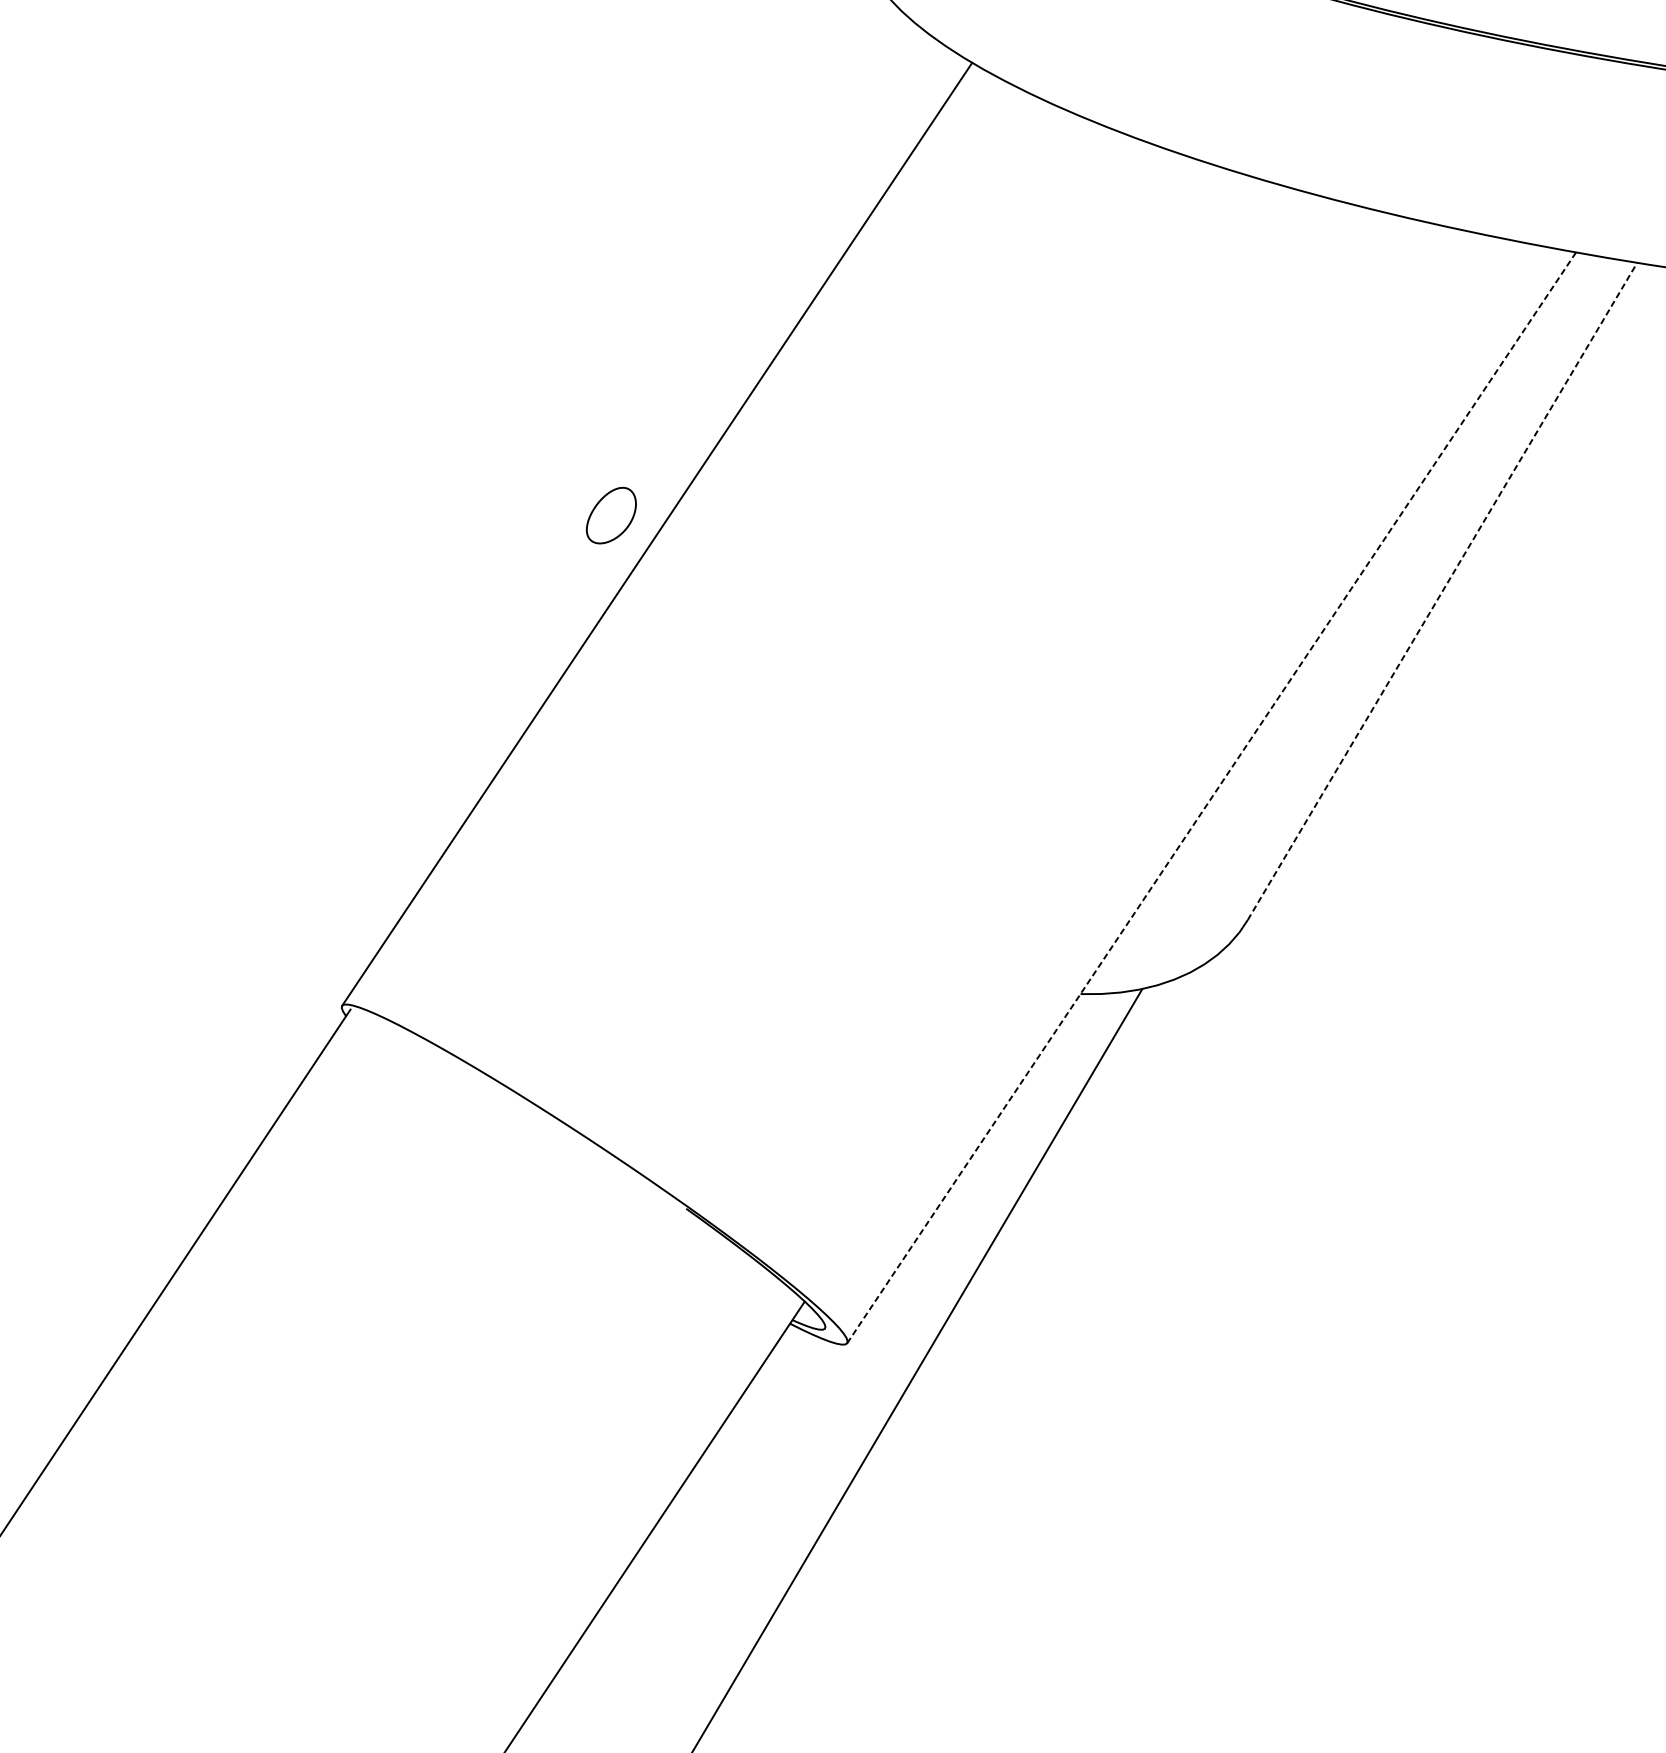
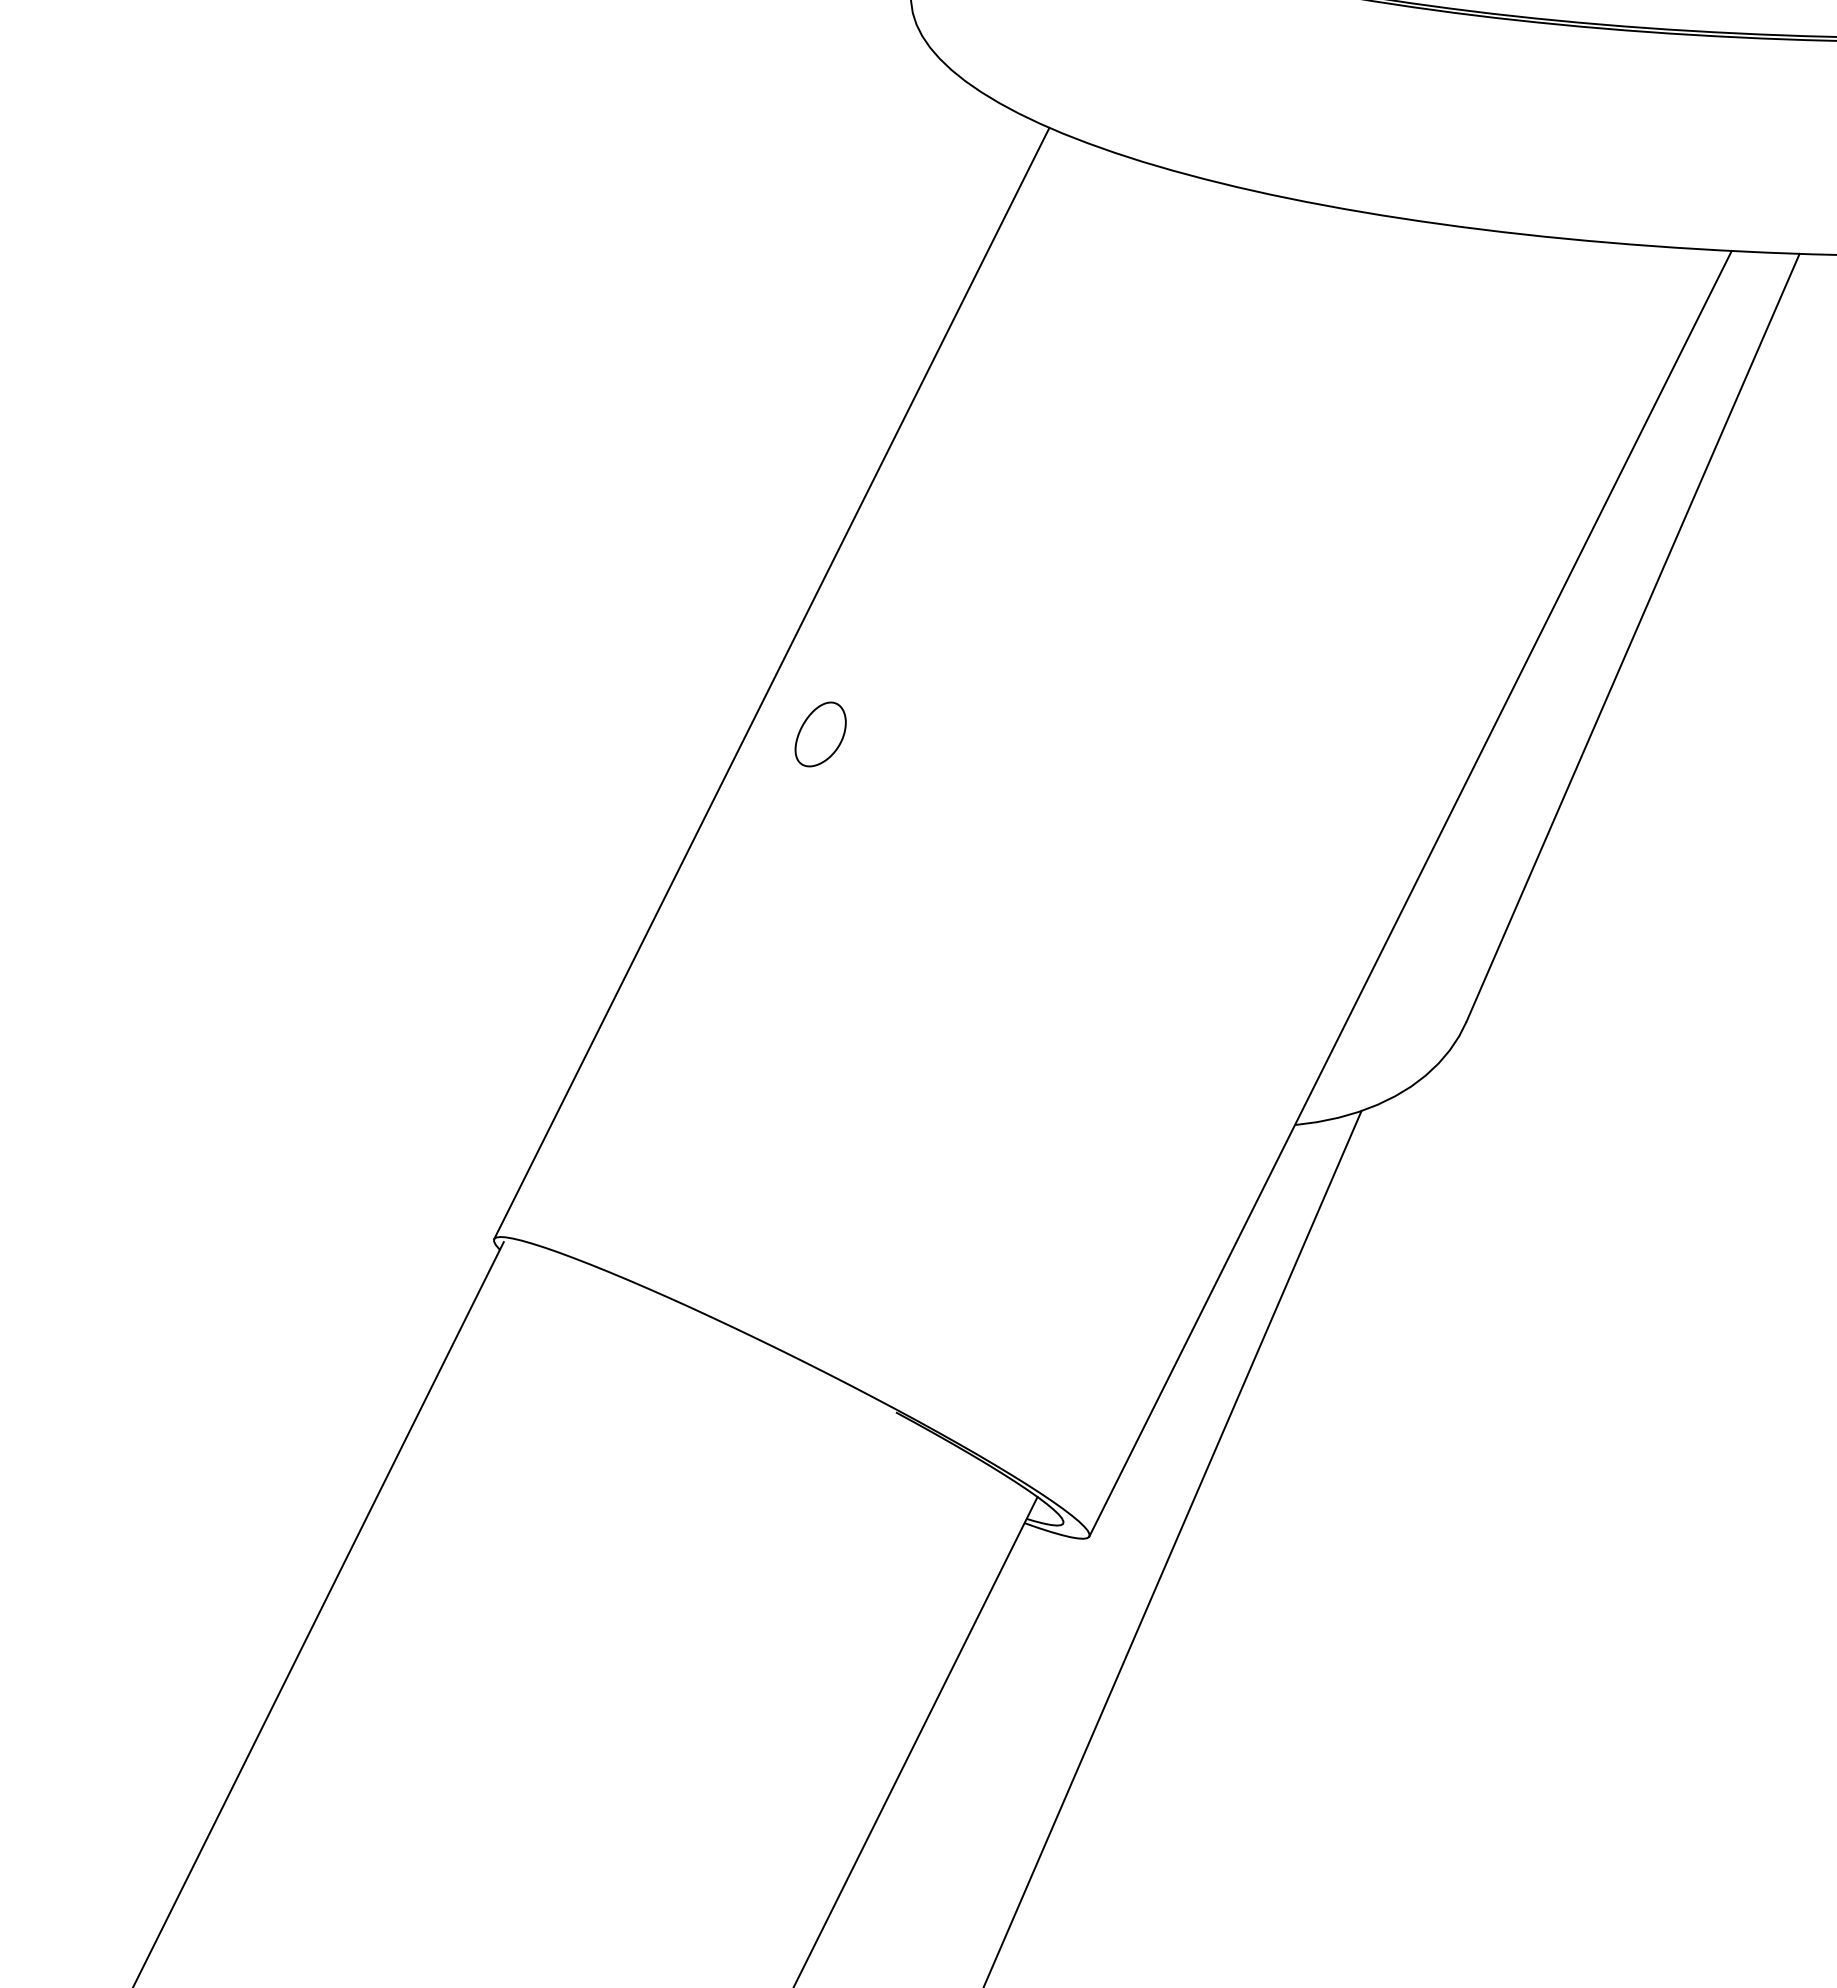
part: (611, 515) -> (820, 734), moved
line: (1442, 591) -> (1633, 637), dashed -> solid
line: (1211, 797) -> (1410, 893), dashed -> solid

